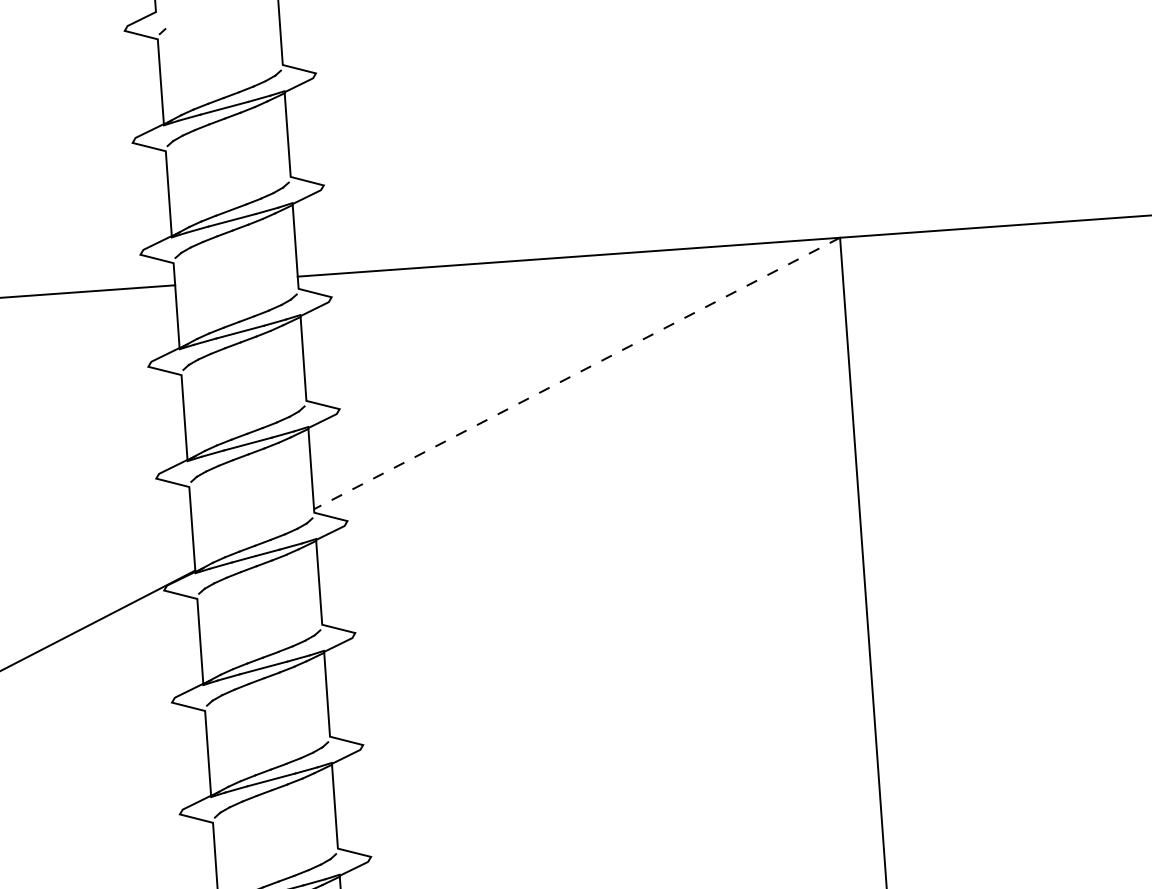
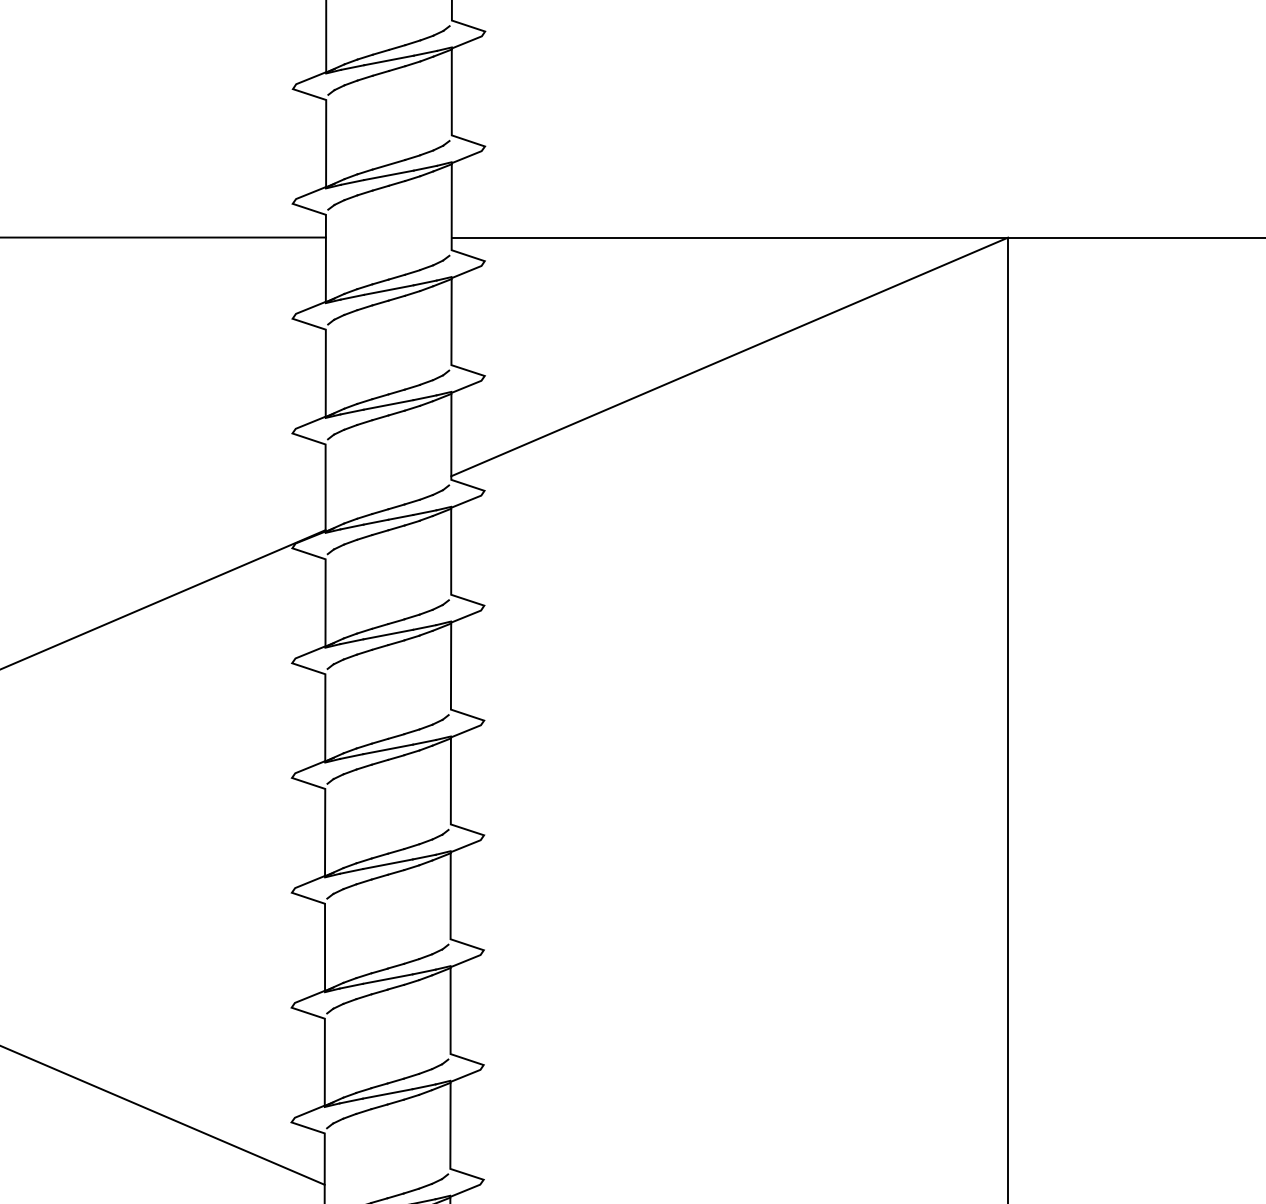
line: (576, 373) -> (729, 356), dashed -> solid

